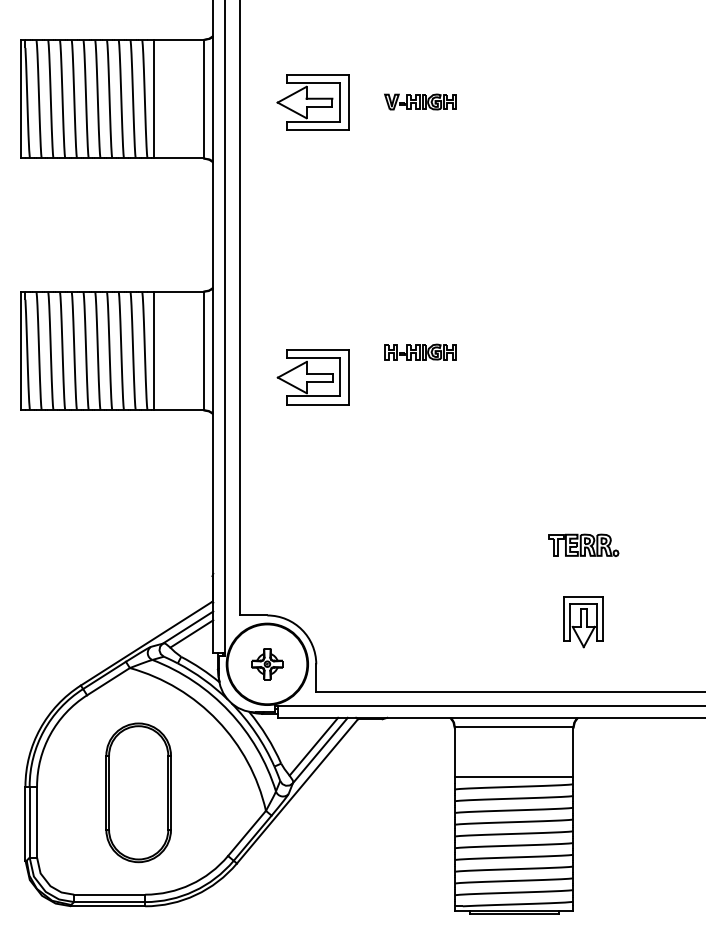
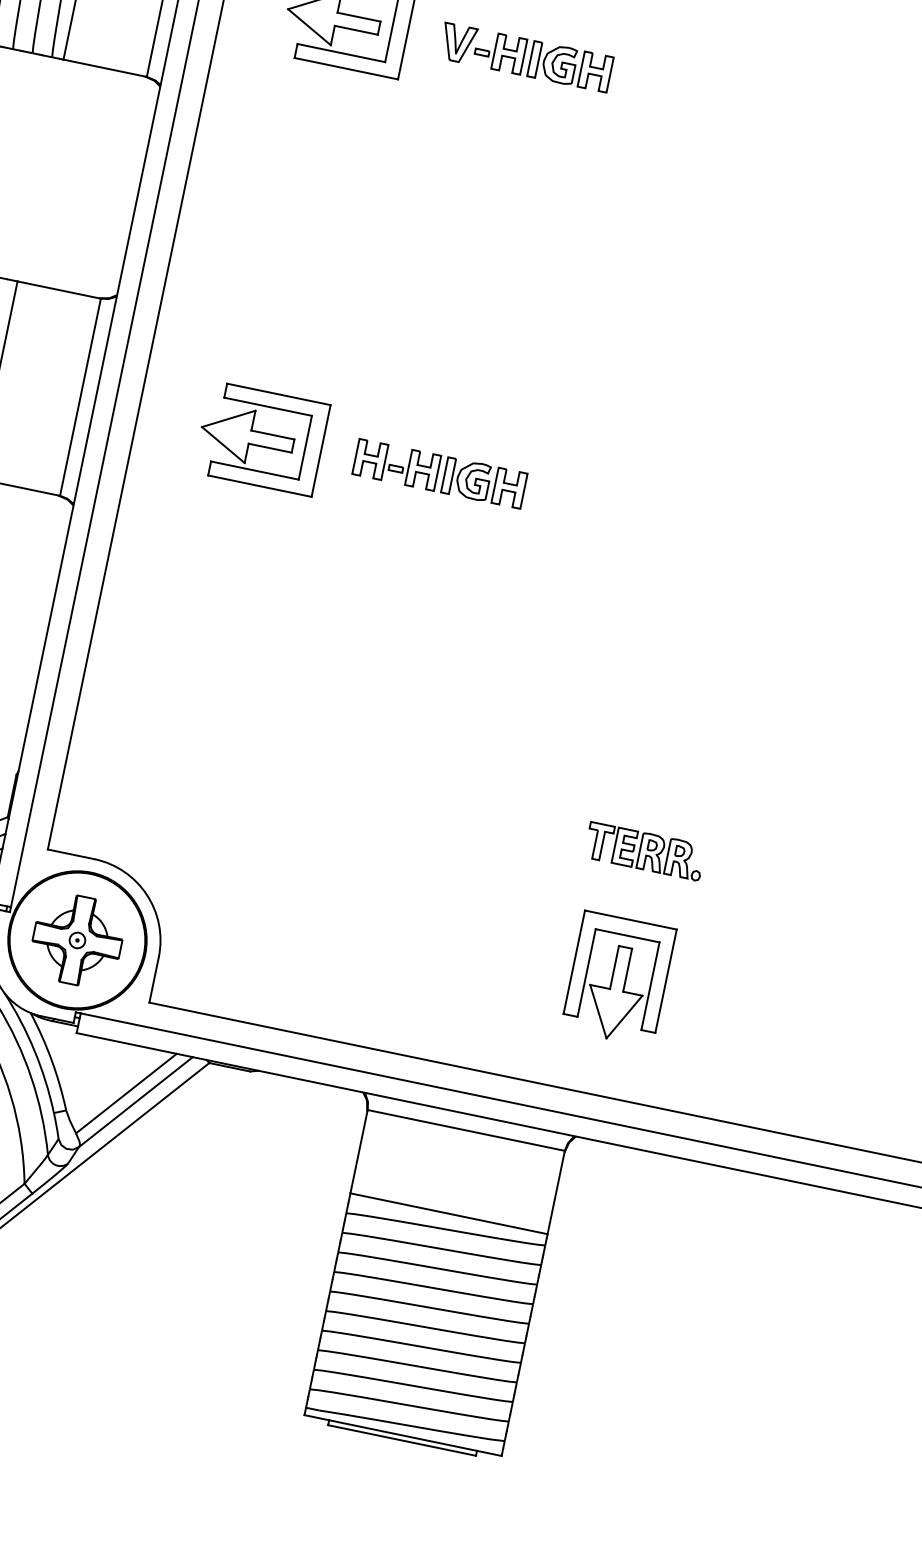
part: (420, 101) -> (526, 56), size x1.43
part: (420, 351) -> (440, 472), size x1.43
part: (312, 377) -> (259, 438), moved
part: (583, 622) -> (617, 979), size x1.43
part: (267, 663) -> (77, 939), size x1.67

